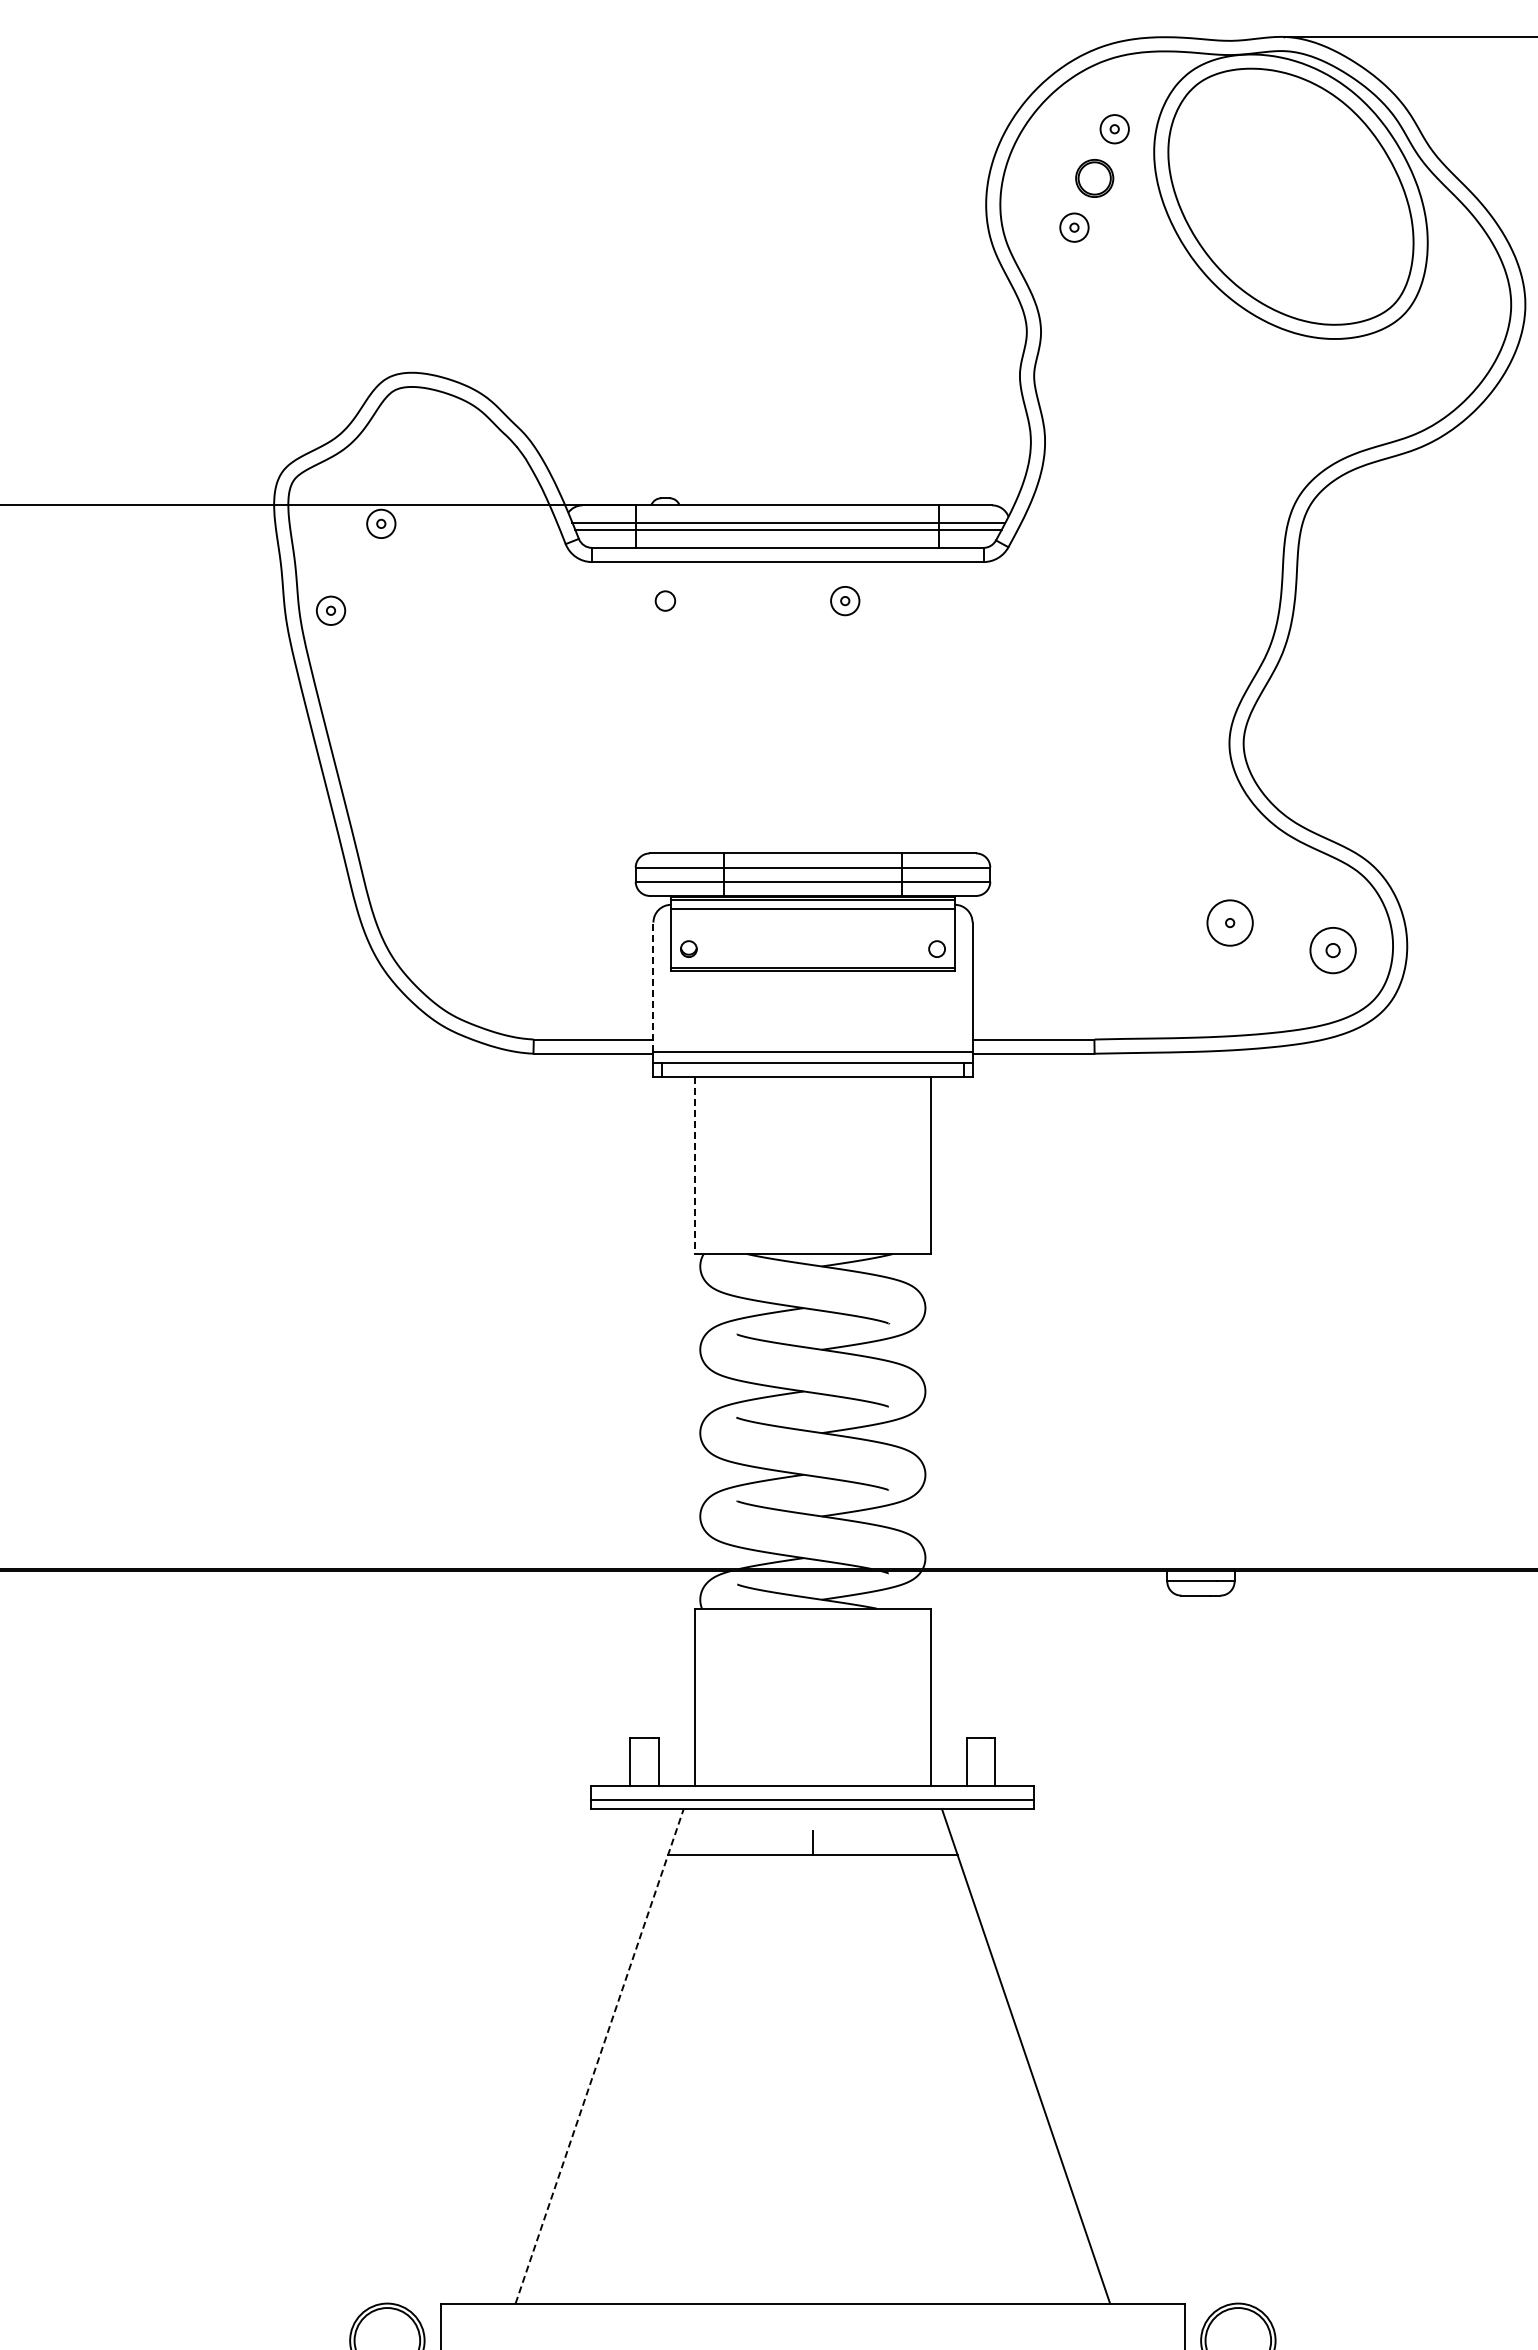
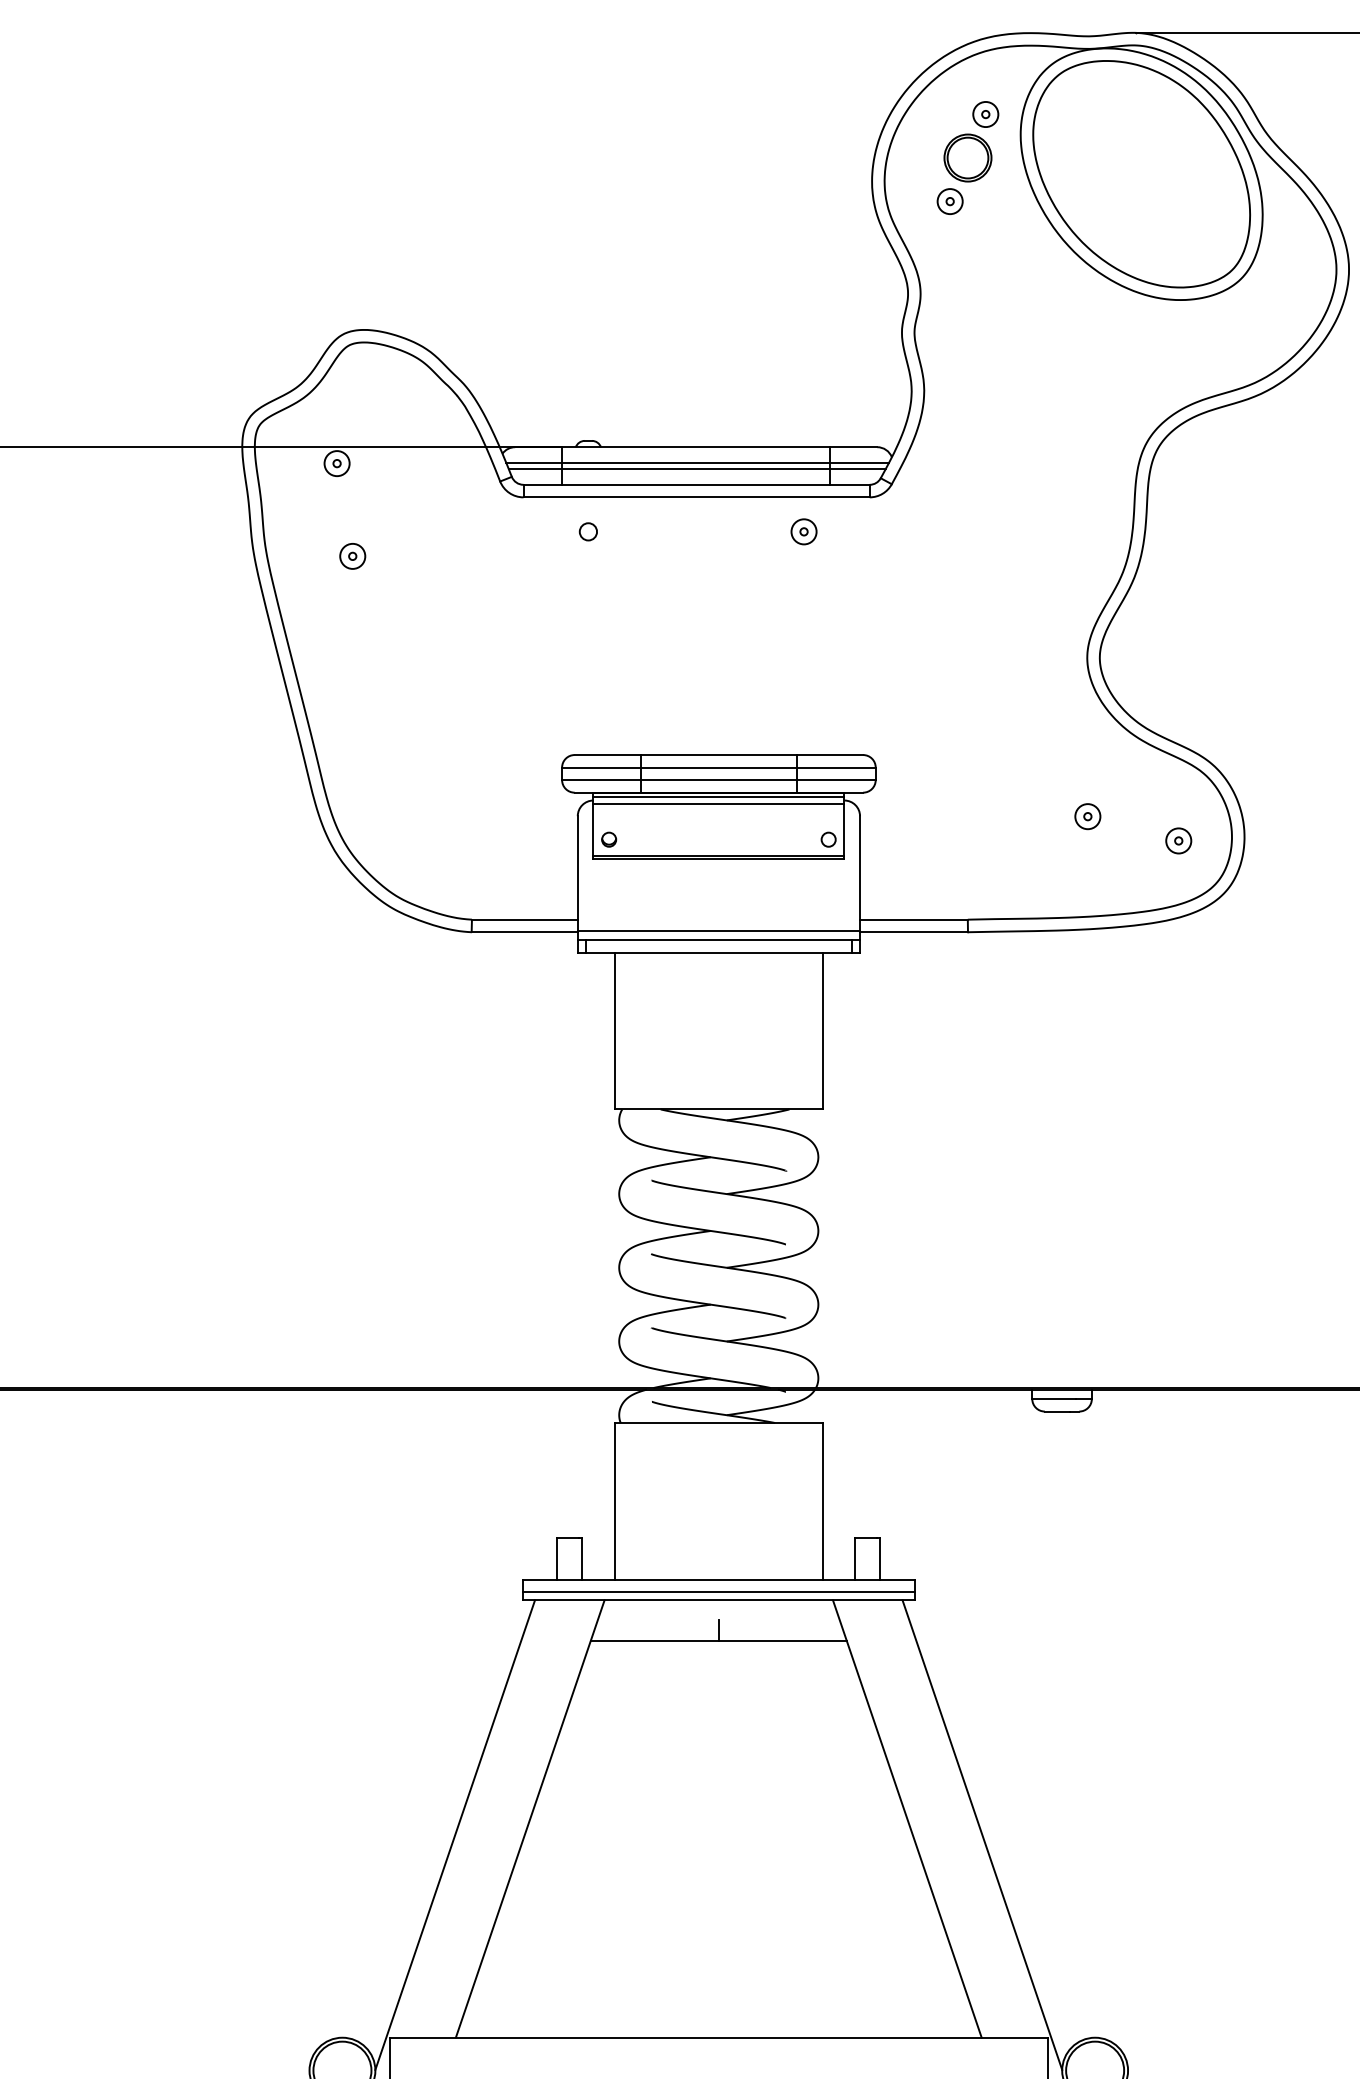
part: (1094, 178) -> (967, 158), size x1.43
part: (845, 601) -> (804, 532), moved
part: (331, 610) -> (353, 556), moved
circle: (1229, 922) -> (1087, 816), size x0.62
part: (1332, 950) -> (1178, 840), size x0.62
line: (653, 987) -> (577, 873), dashed -> solid
line: (695, 1165) -> (614, 1031), dashed -> solid
line: (599, 2055) -> (530, 1818), dashed -> solid
line: (514, 2073) -> (454, 1834), added
line: (1110, 2073) -> (982, 1834), added

